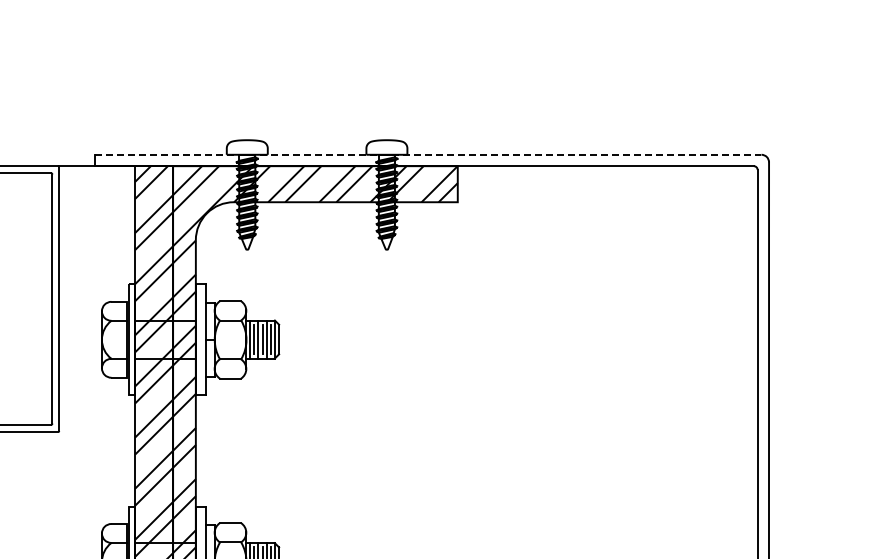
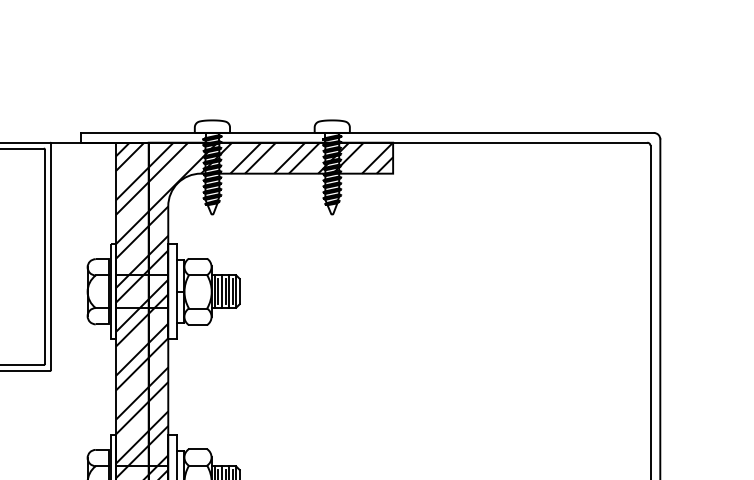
line: (428, 154) -> (367, 132), dashed -> solid

